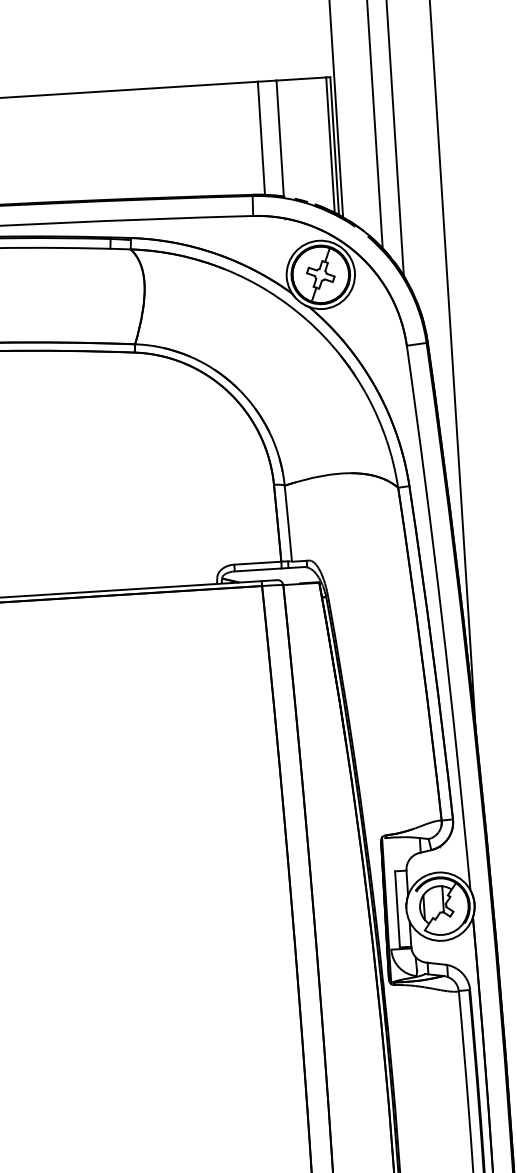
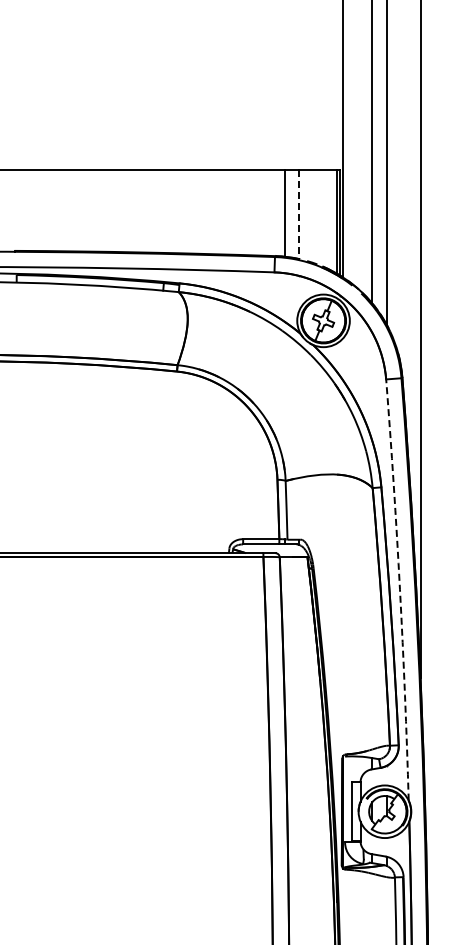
line: (279, 138) -> (298, 214), solid -> dashed
arc: (441, 617) -> (399, 589), solid -> dashed

